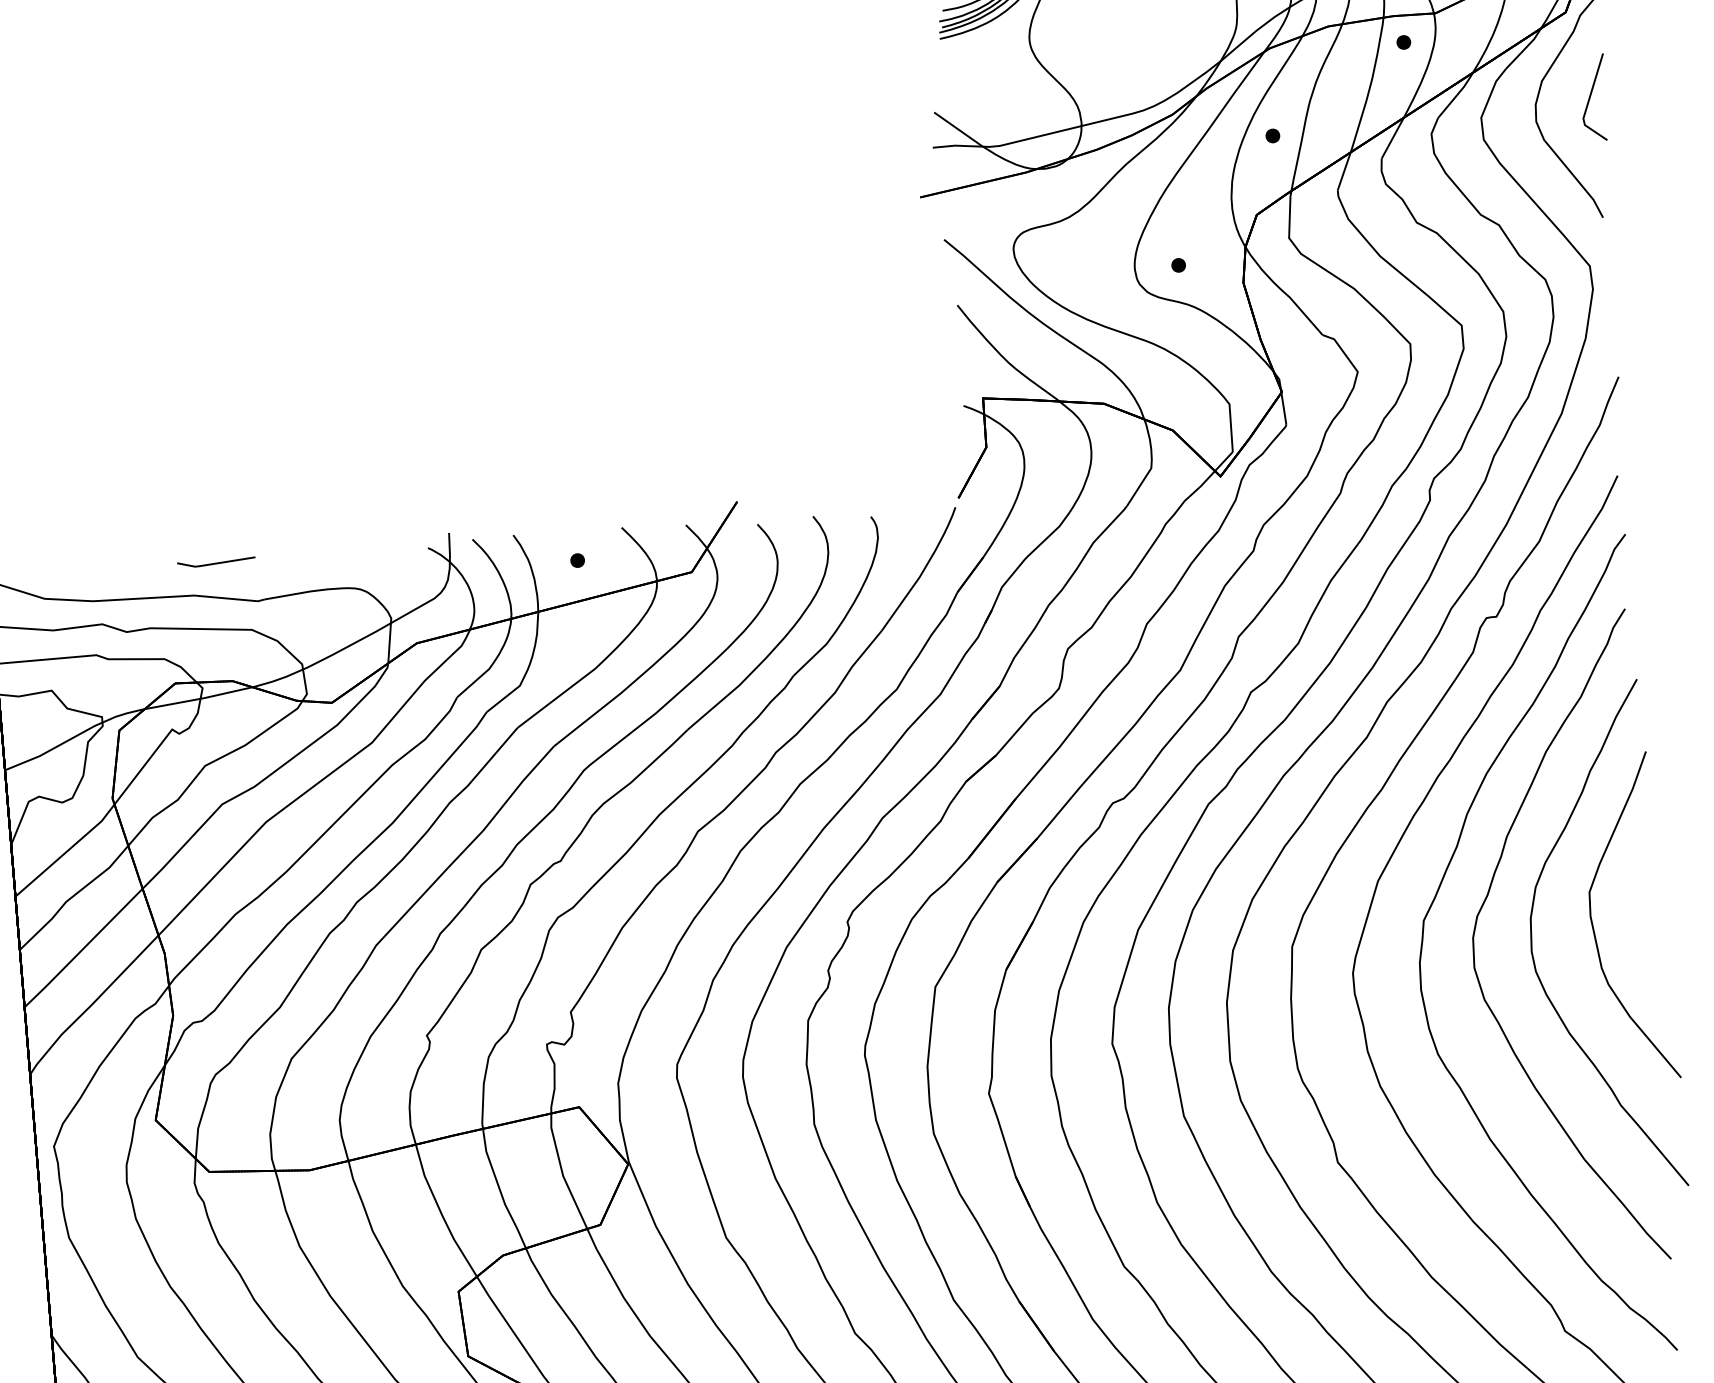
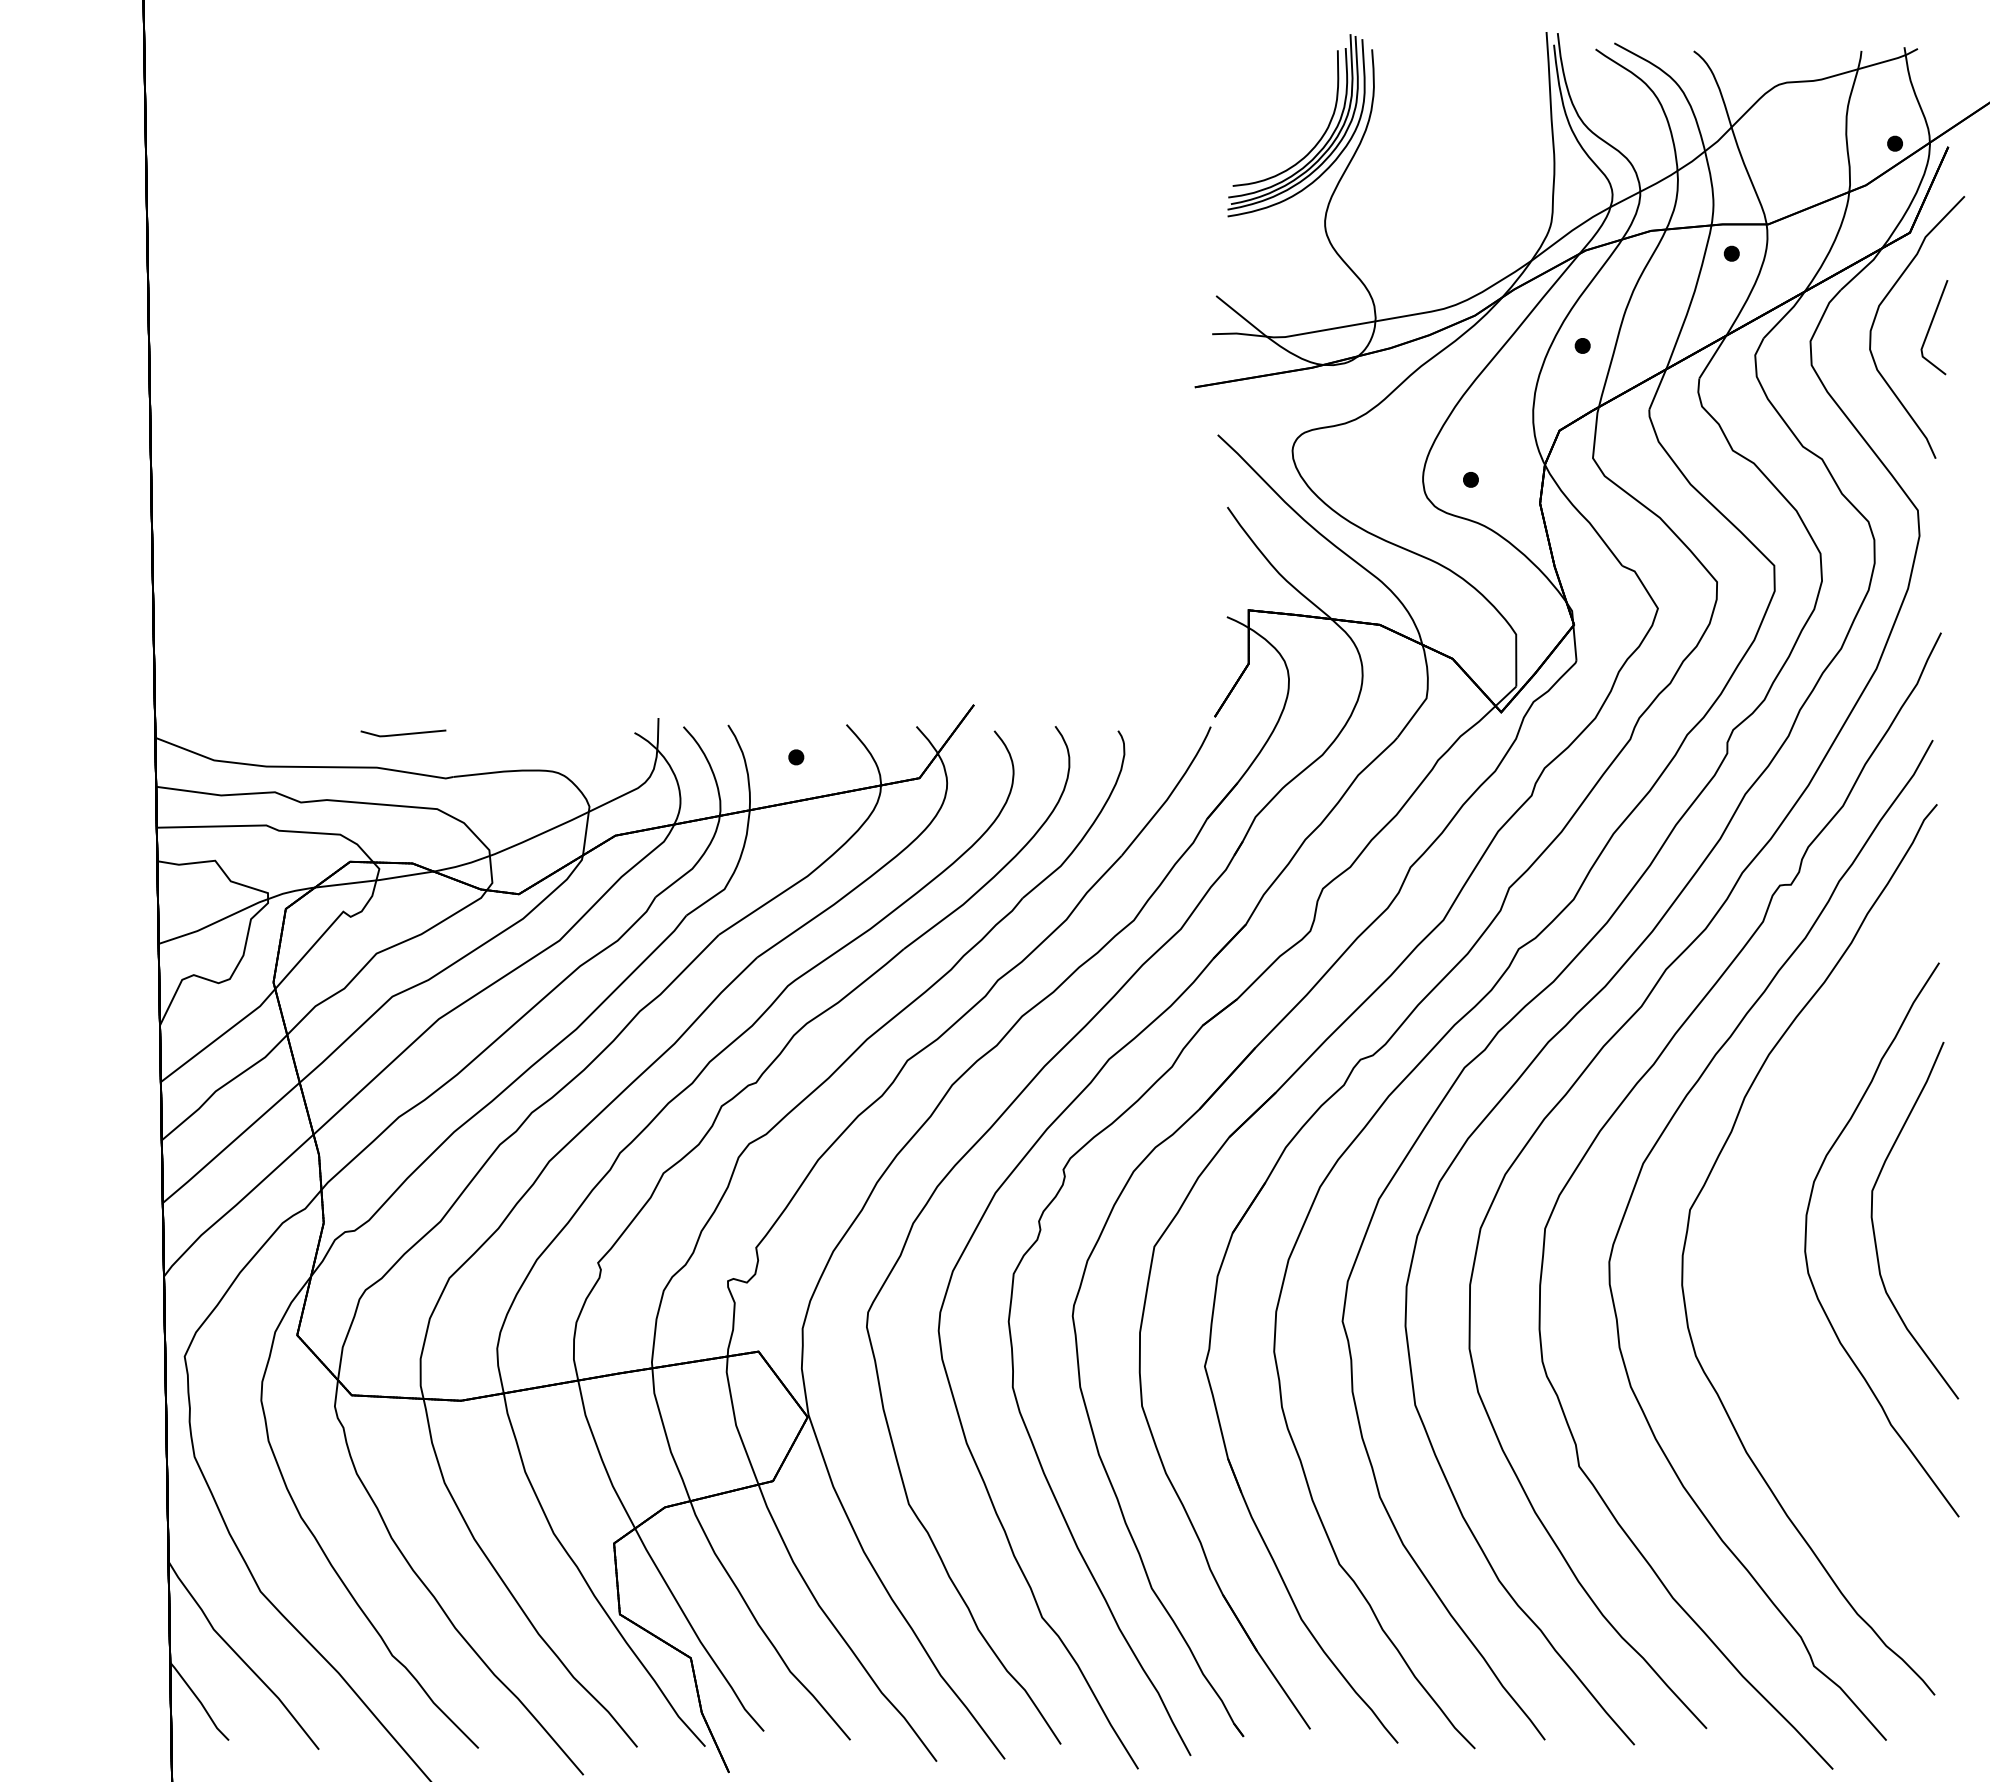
part: (1483, 905) -> (1756, 1197), removed

